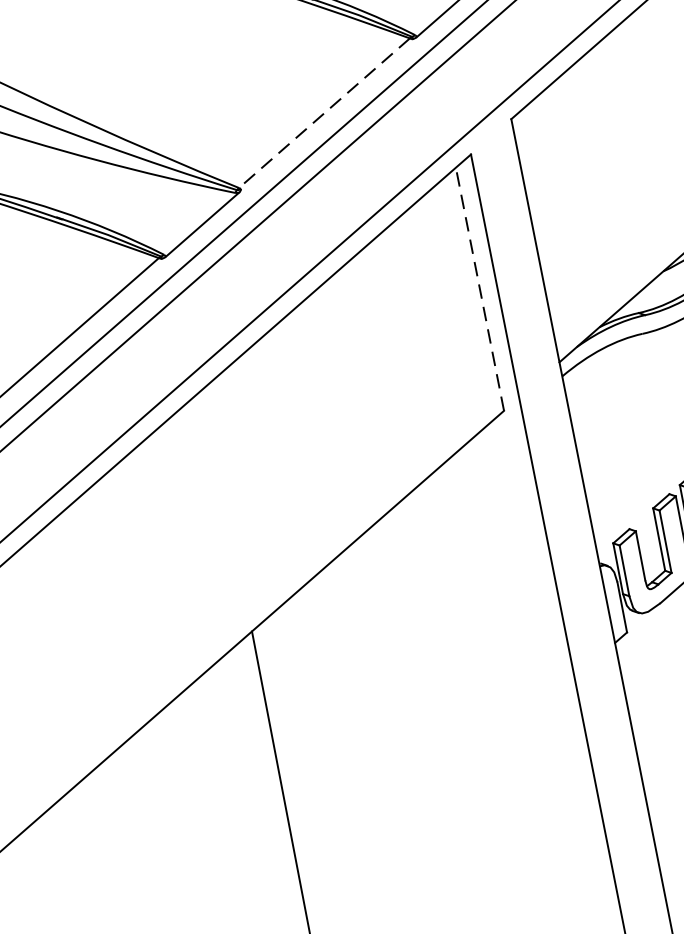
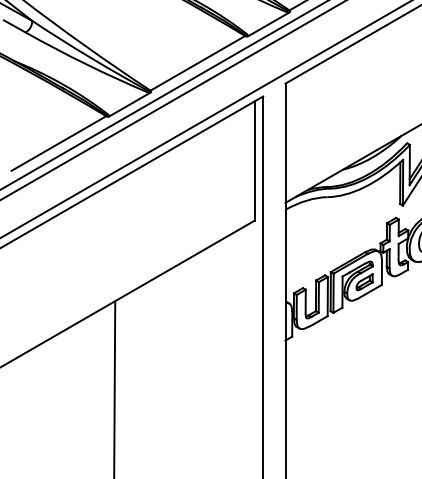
line: (323, 113) -> (197, 63), dashed -> solid
line: (479, 288) -> (254, 160), dashed -> solid

